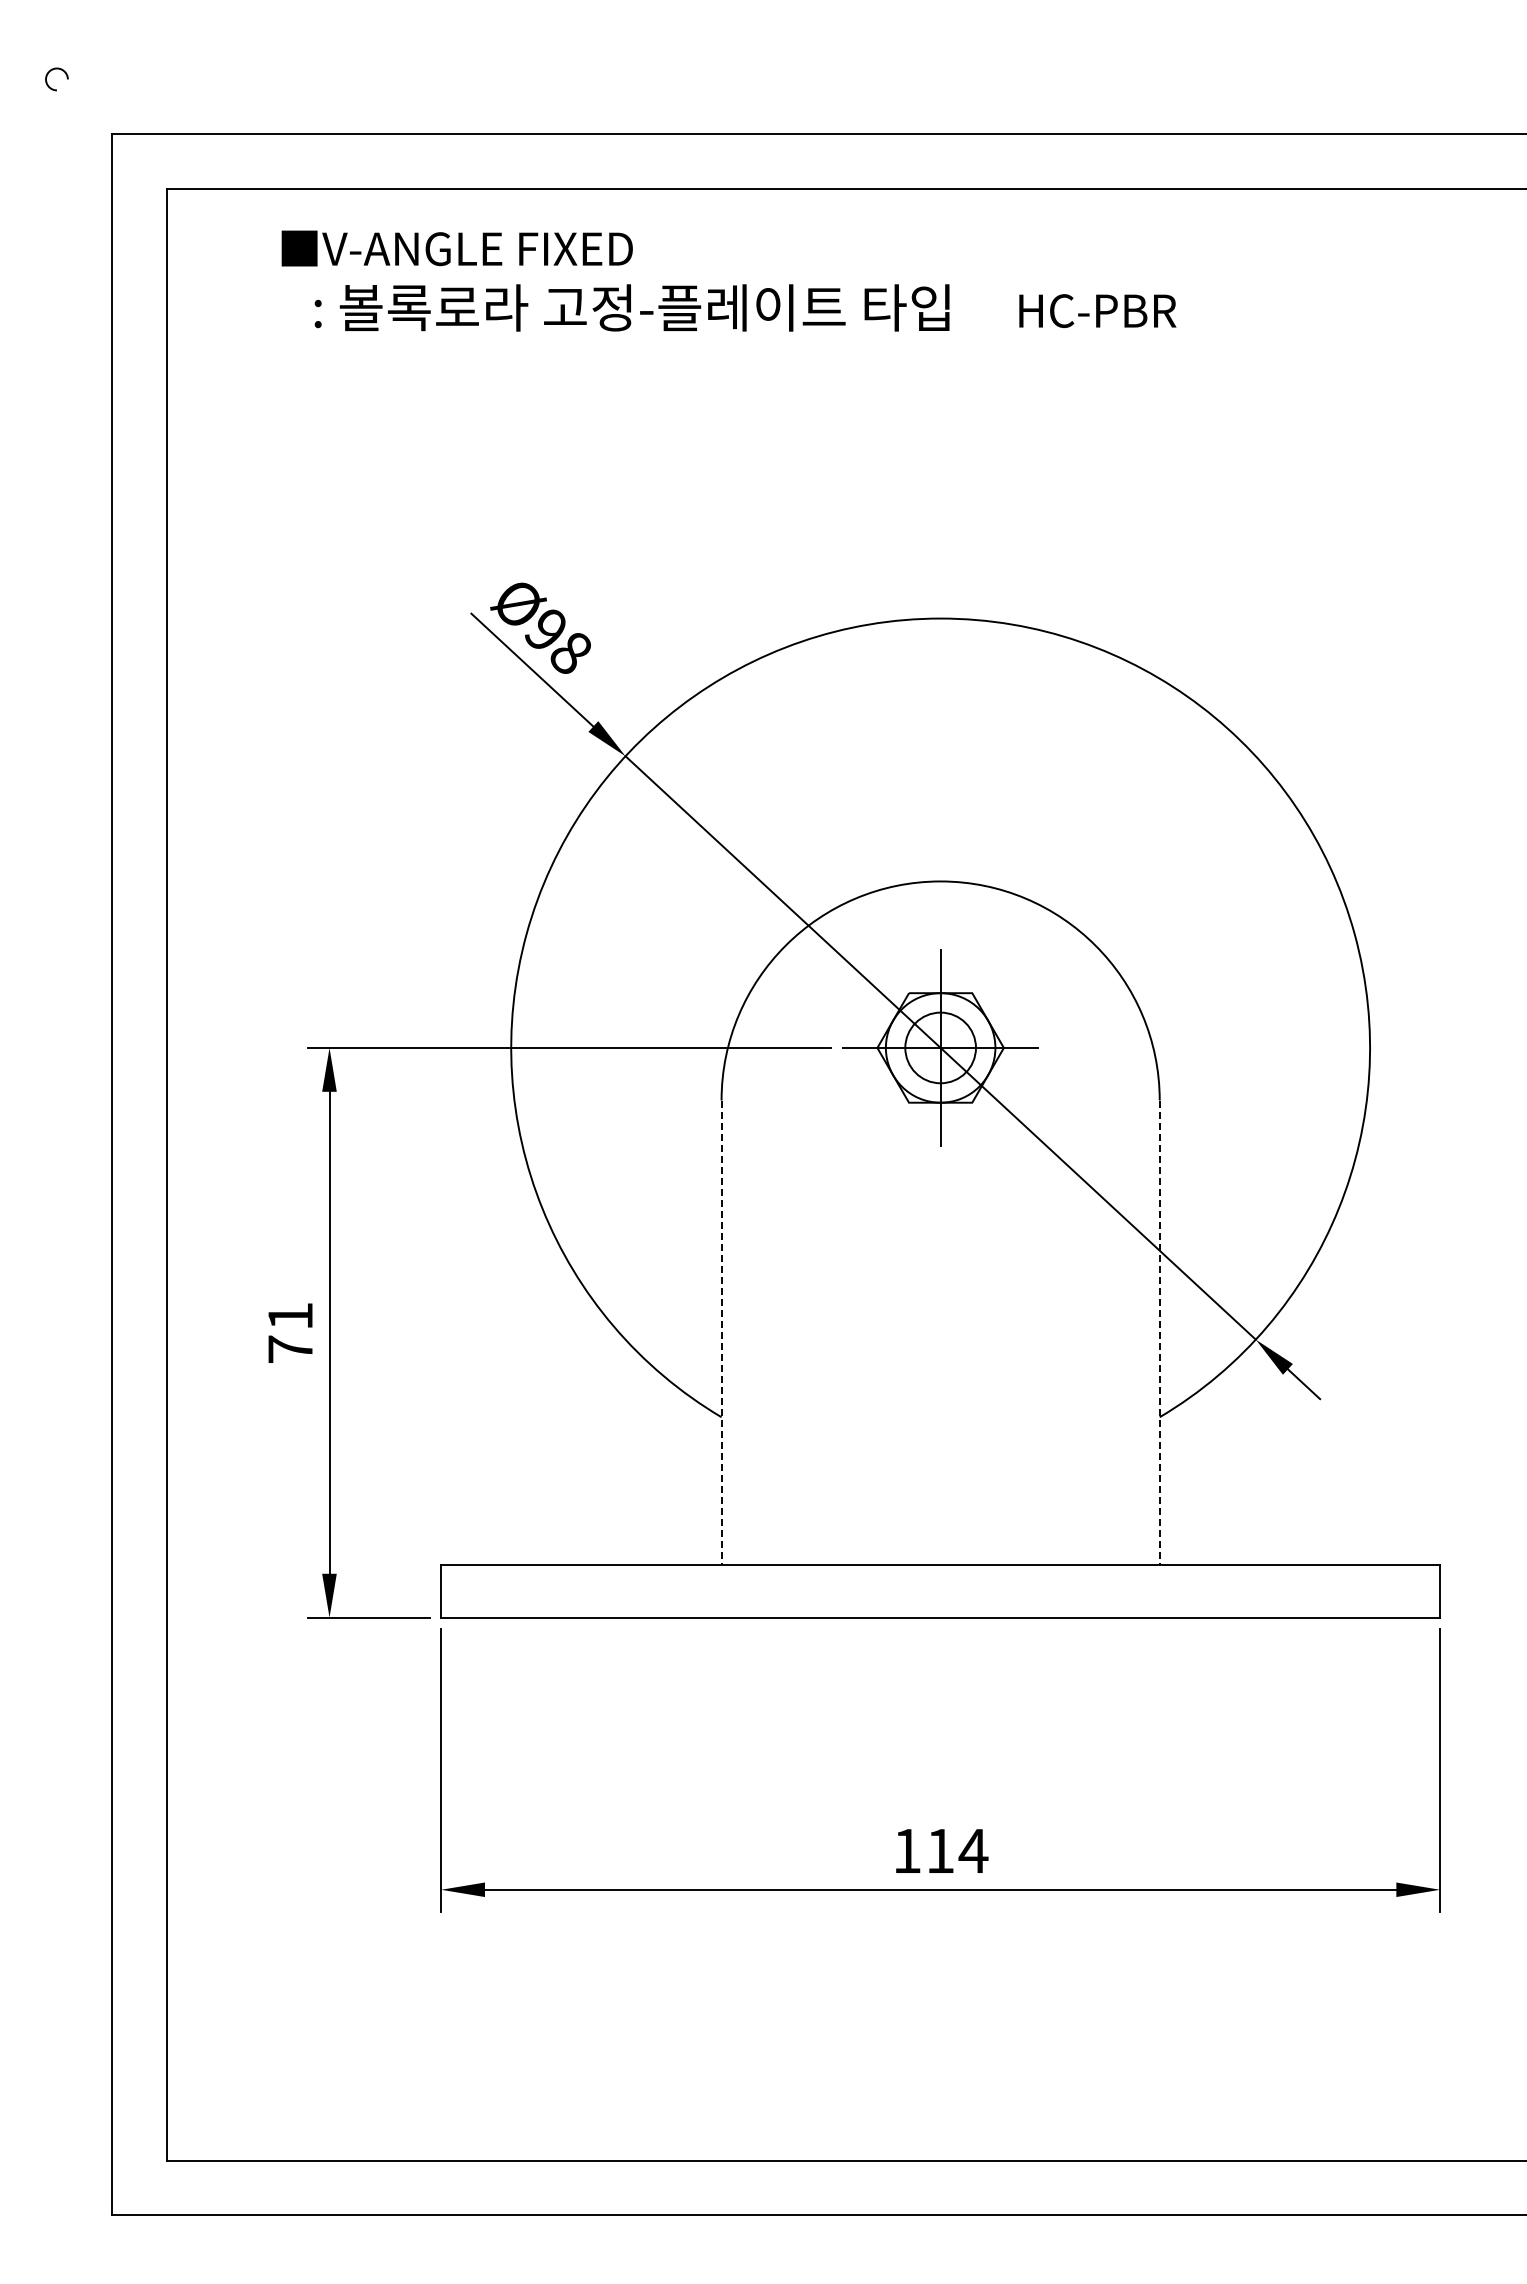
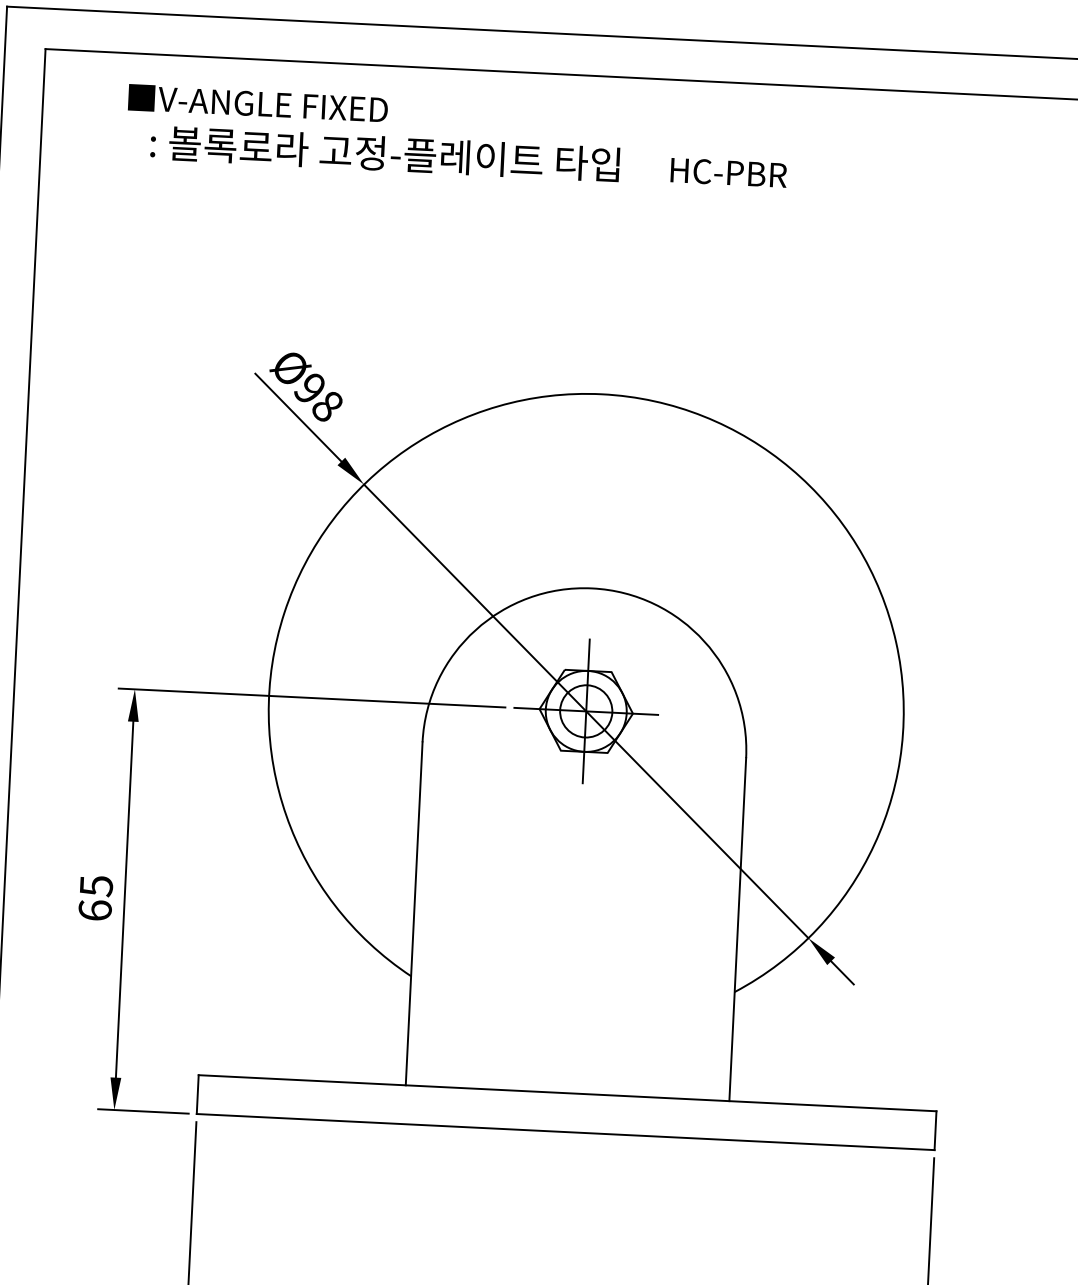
text: (290, 1332) -> (95, 898), 71 -> 65
line: (721, 1333) -> (414, 914), dashed -> solid
line: (1159, 1333) -> (737, 930), dashed -> solid

